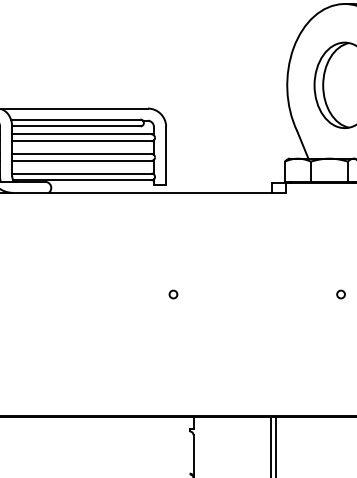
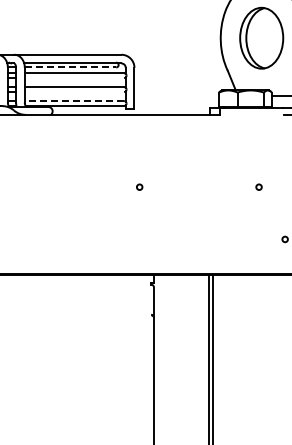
line: (76, 126) -> (70, 67), solid -> dashed
line: (81, 141) -> (74, 78), removed
line: (81, 161) -> (74, 92), removed
line: (81, 174) -> (74, 101), solid -> dashed

